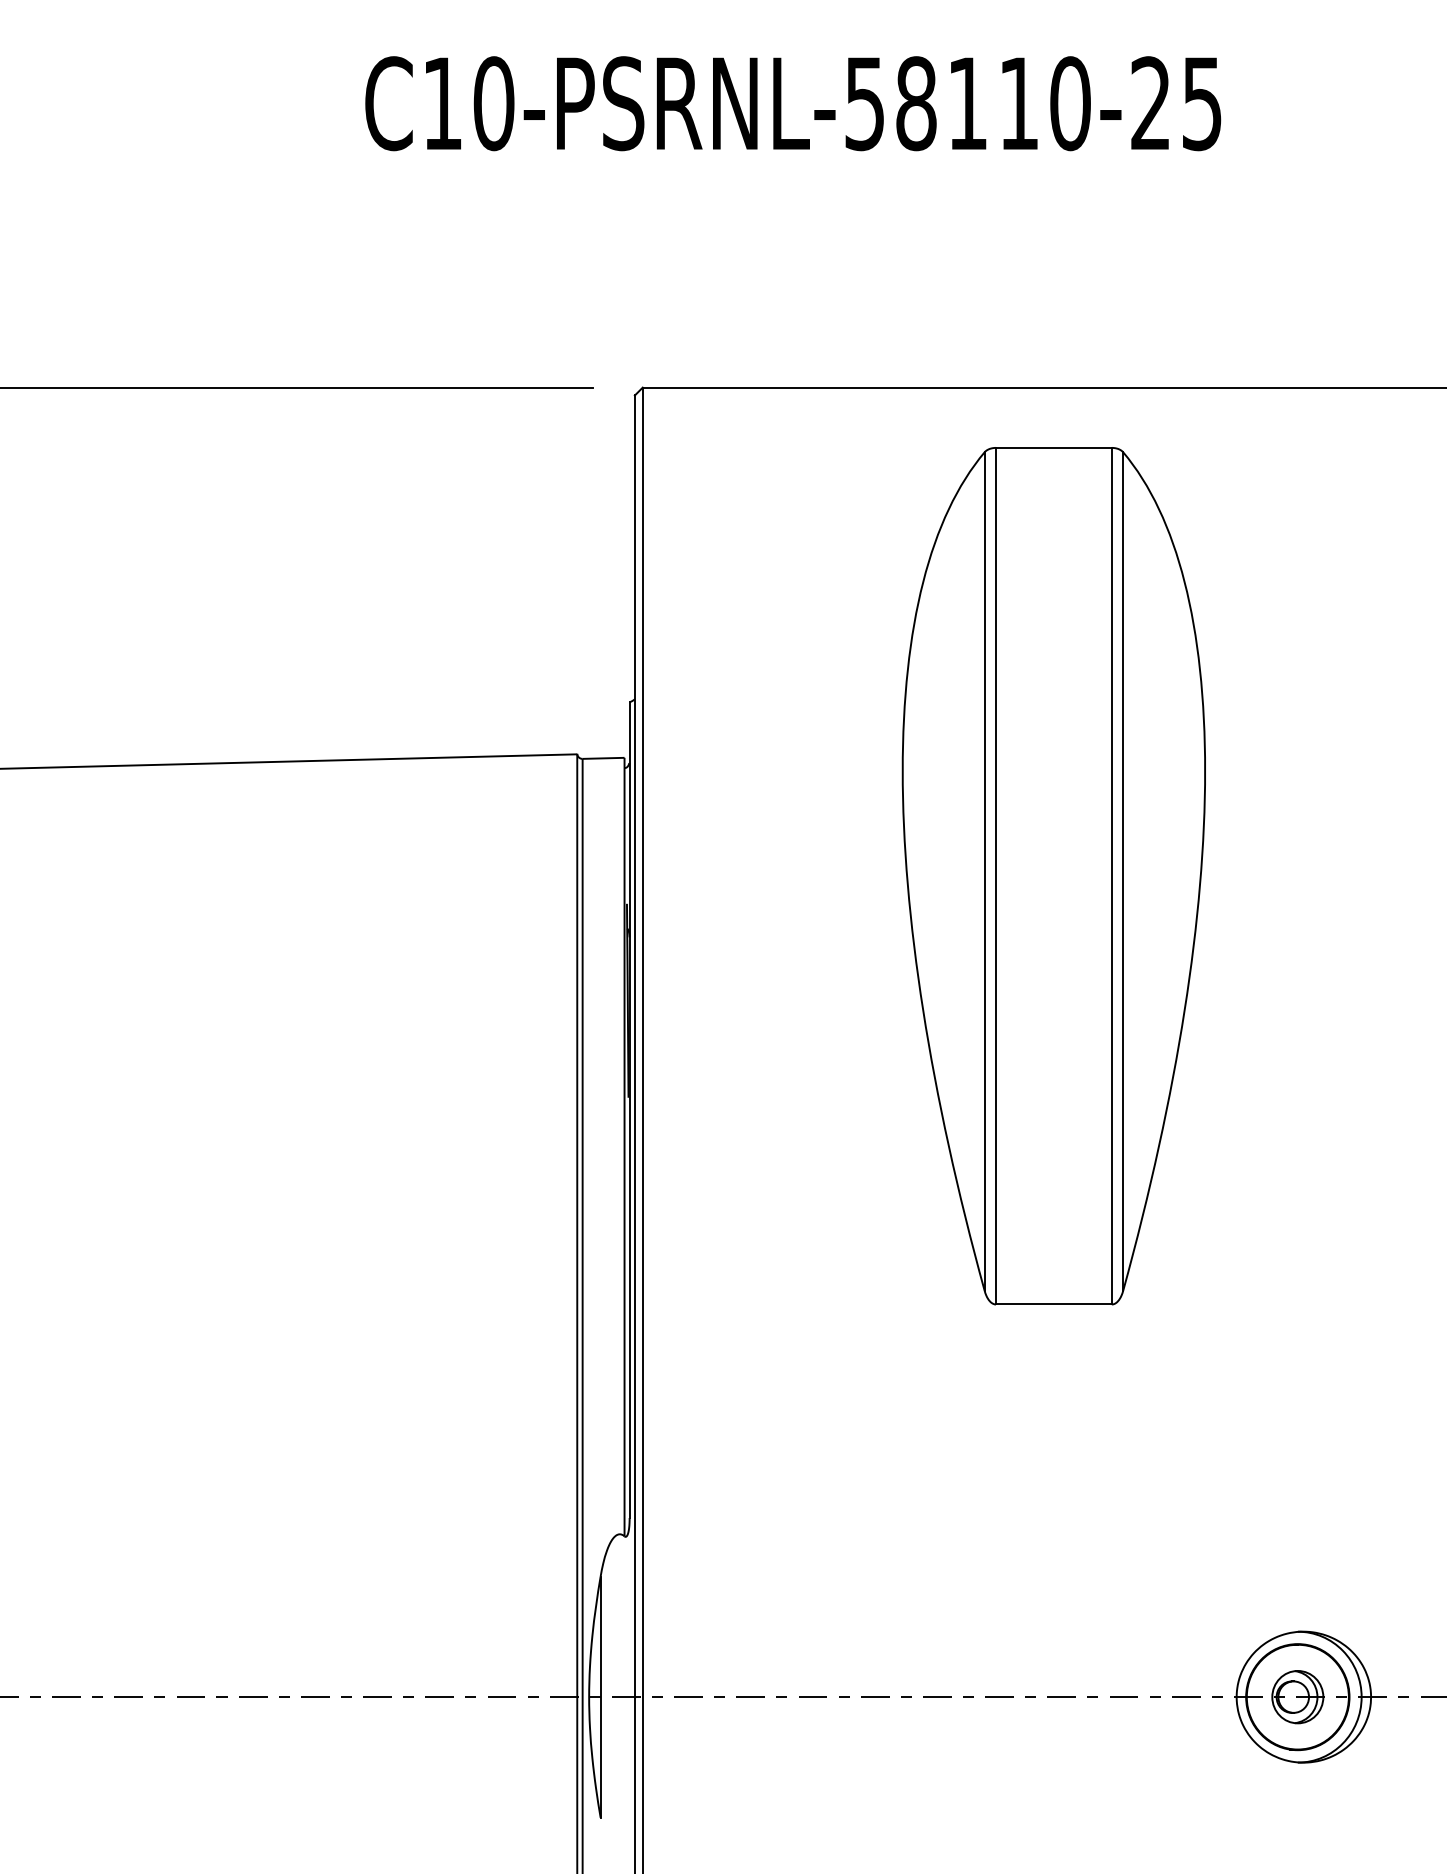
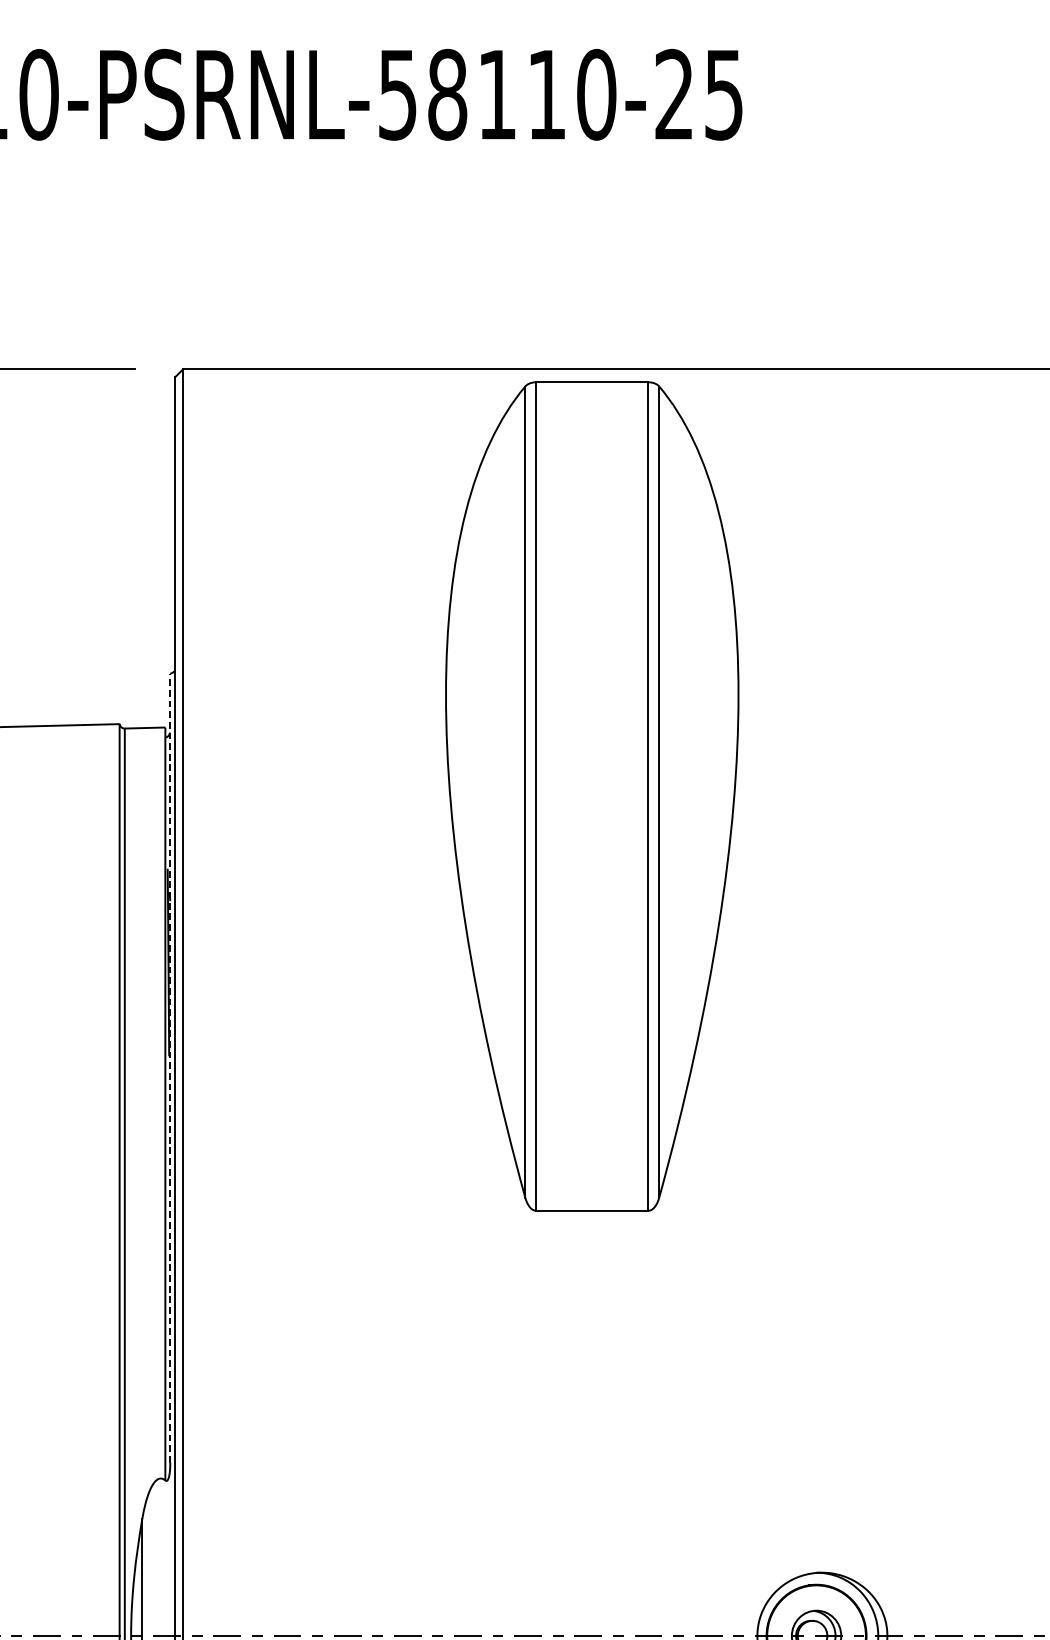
part: (1053, 876) -> (591, 796), moved
line: (629, 1110) -> (170, 1068), solid -> dashed

